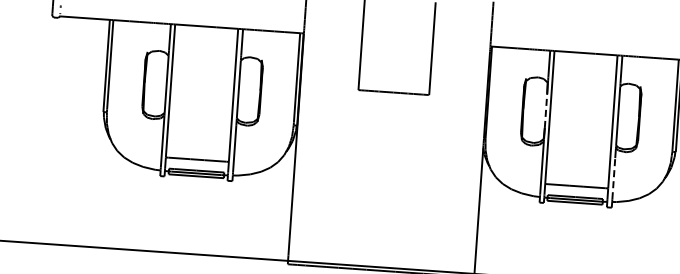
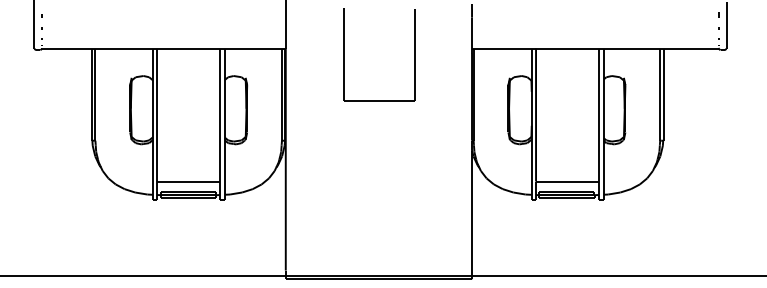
line: (545, 110) -> (531, 108), dashed -> solid
line: (613, 178) -> (603, 171), dashed -> solid

